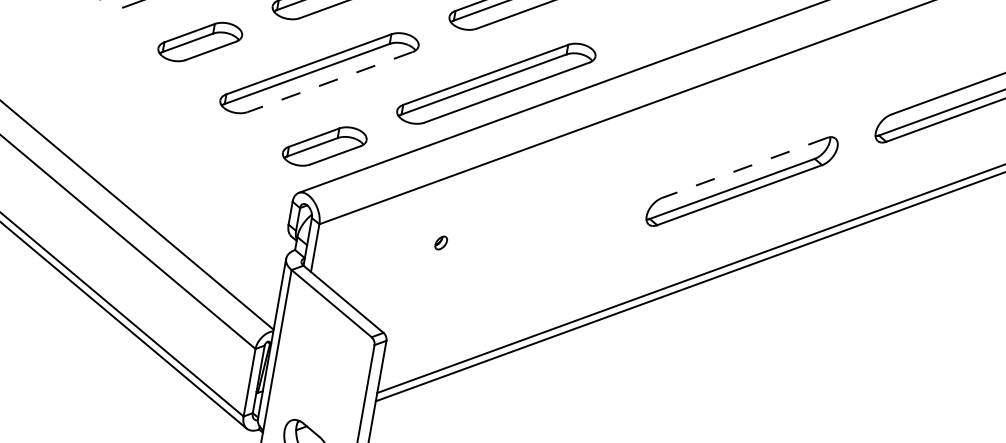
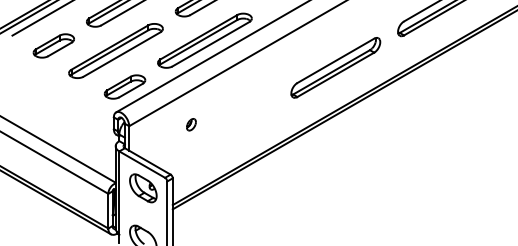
line: (329, 81) -> (121, 54), dashed -> solid
line: (743, 169) -> (335, 61), dashed -> solid
part: (441, 242) -> (191, 124), size x1.67
part: (325, 350) -> (143, 188), added

